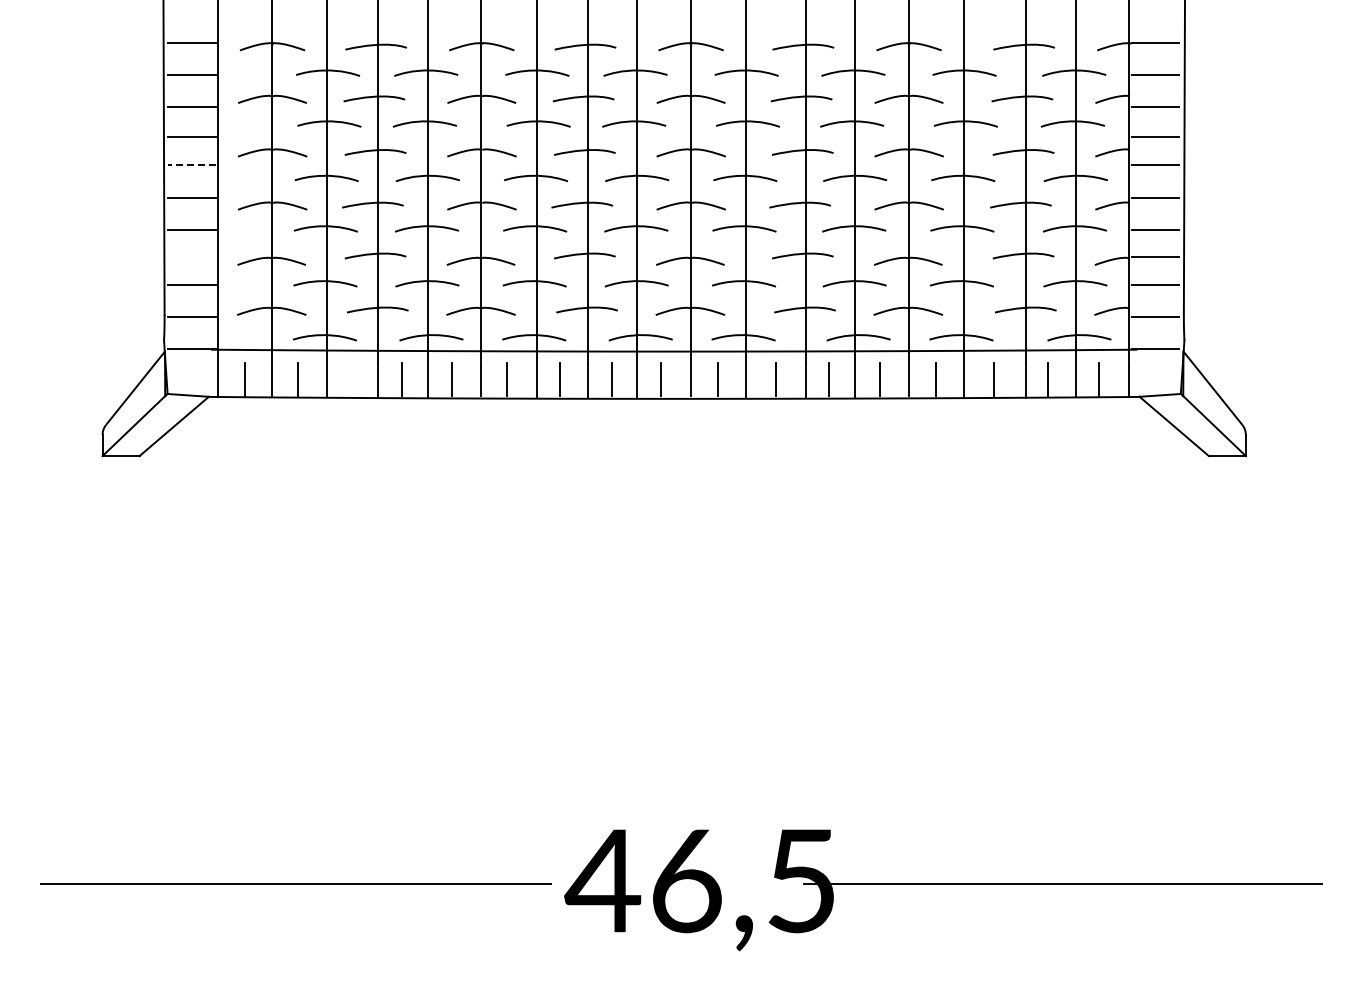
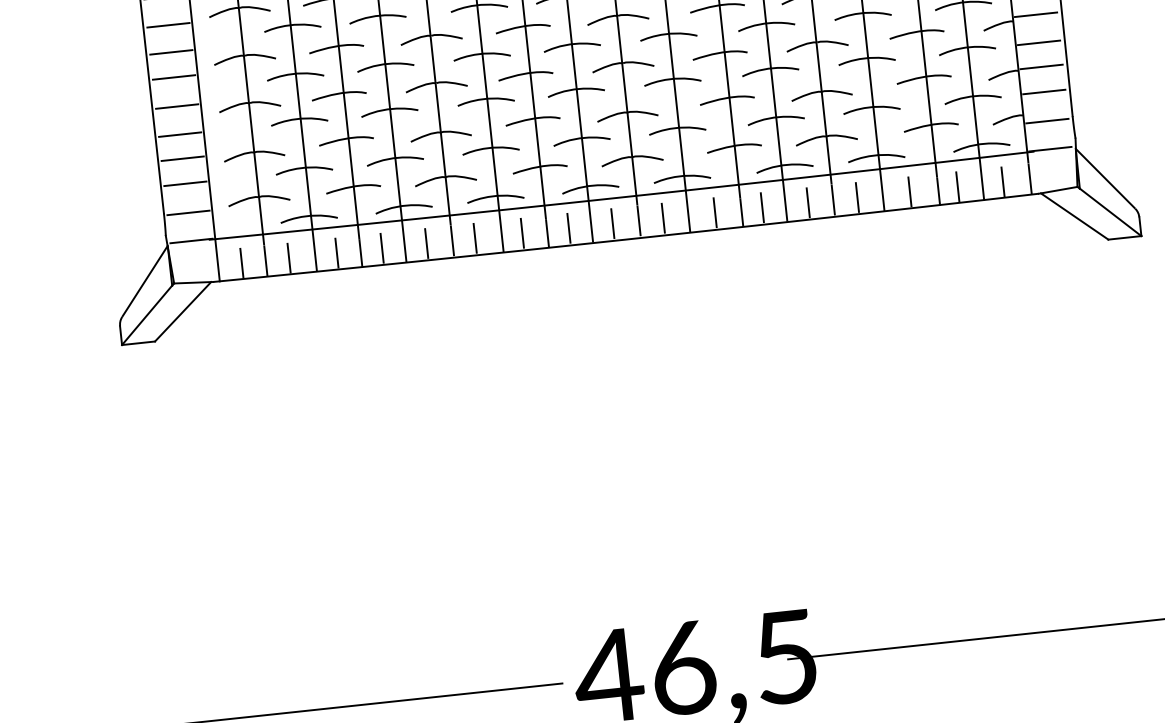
line: (191, 165) -> (173, 77), dashed -> solid
line: (191, 256) -> (182, 158), added
line: (351, 379) -> (336, 253), added

